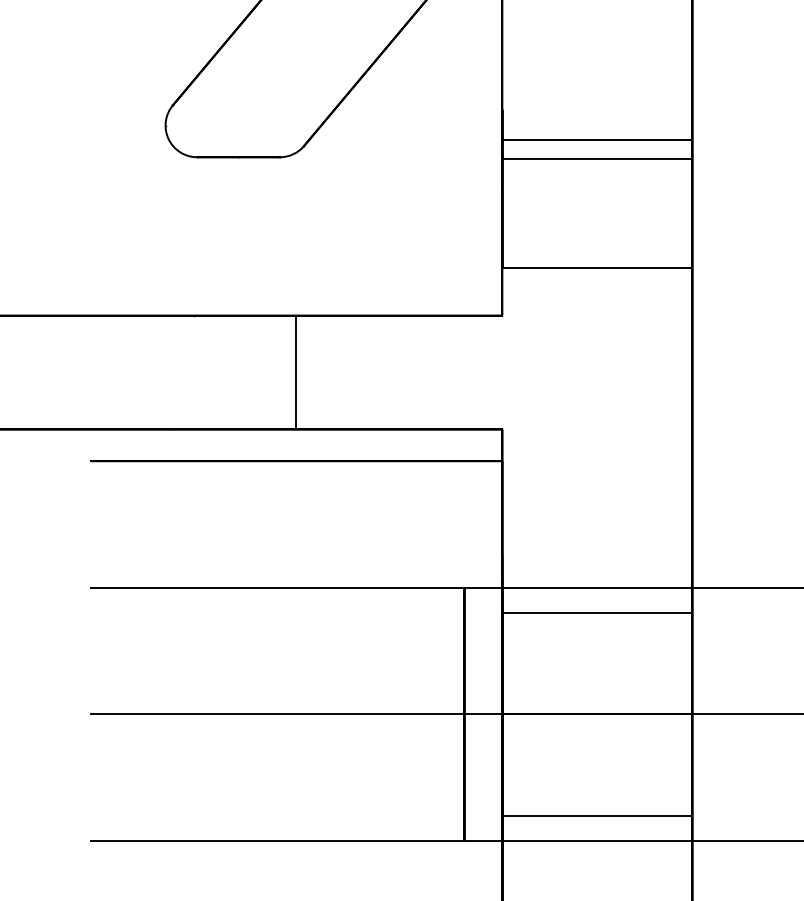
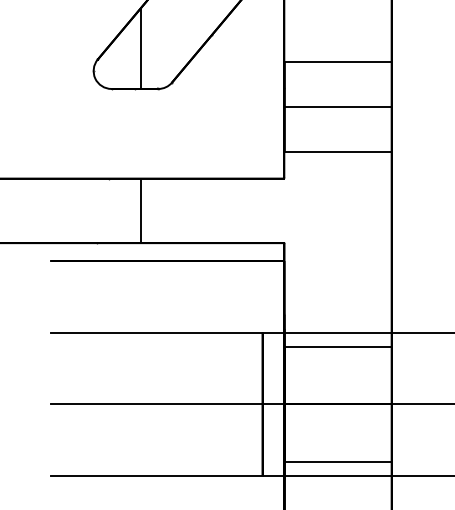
line: (248, 85) -> (140, 48), added
line: (596, 140) -> (337, 62), moved
line: (596, 158) -> (337, 106), moved
line: (296, 371) -> (140, 210), moved

